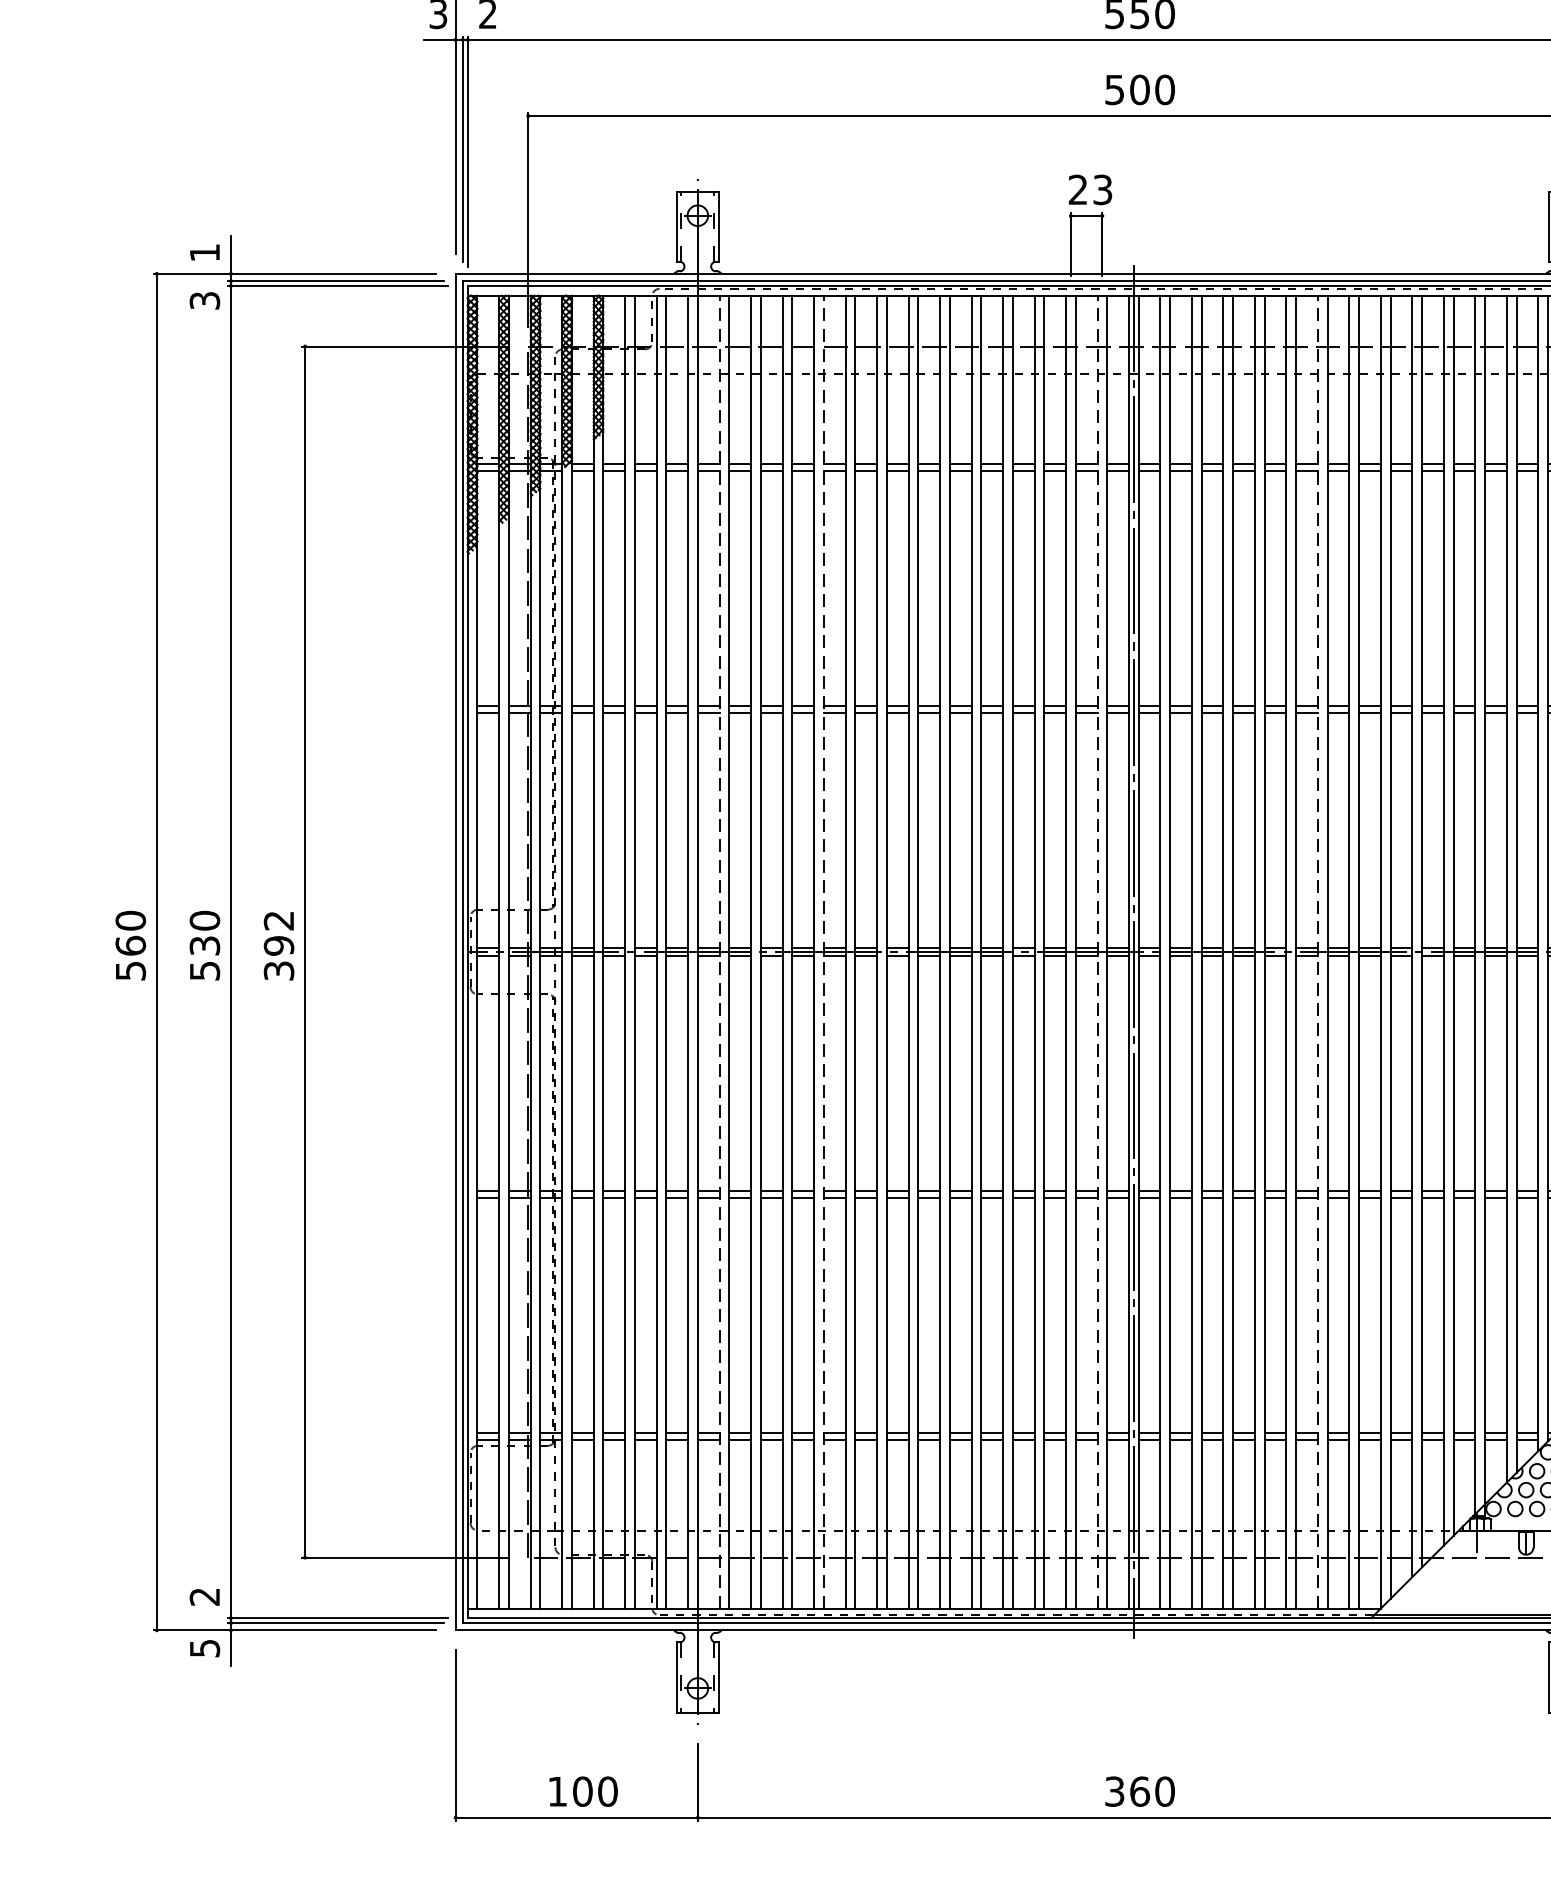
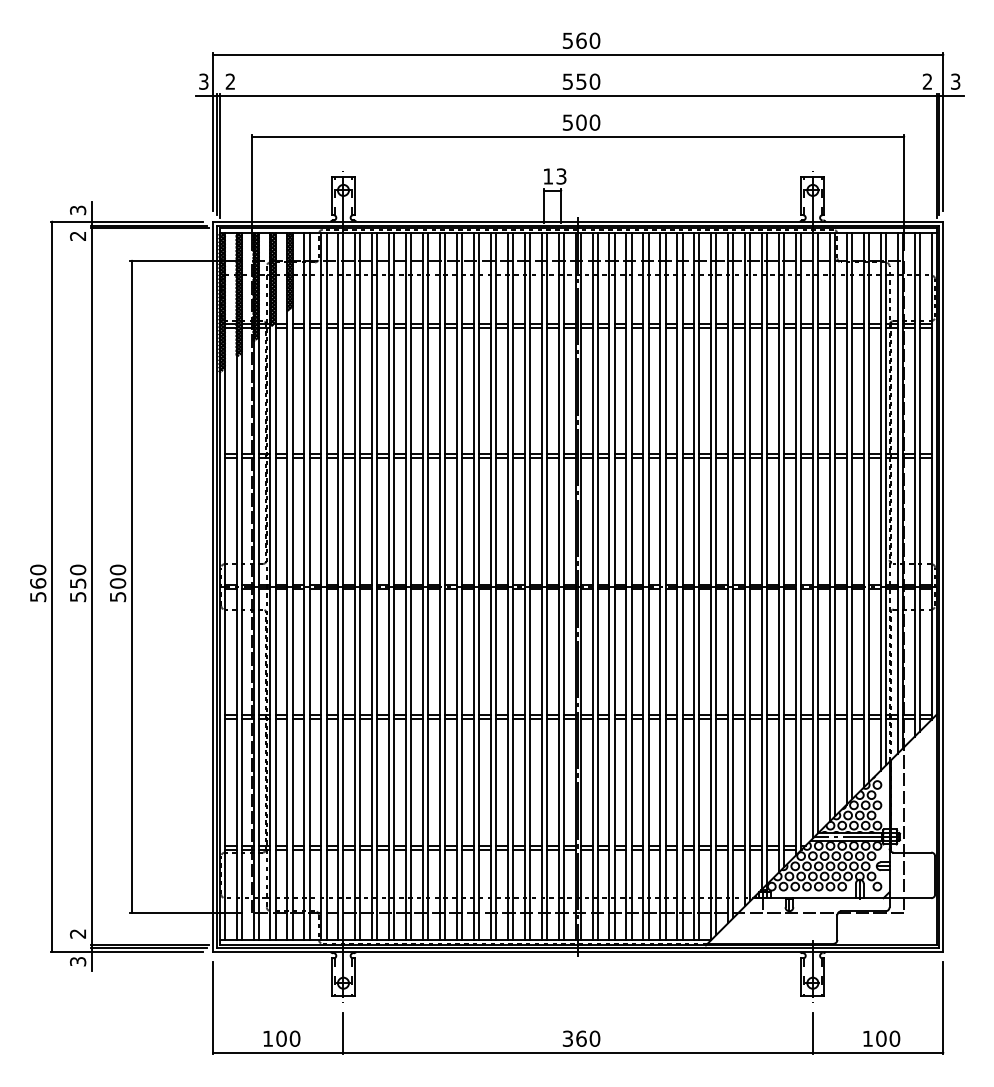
text: (1076, 189) -> (547, 176), 23 -> 13
text: (205, 253) -> (78, 210), 1 -> 3
text: (205, 299) -> (78, 235), 3 -> 2
text: (278, 944) -> (117, 582), 392 -> 500
text: (203, 945) -> (77, 583), 530 -> 550
line: (720, 951) -> (355, 586), dashed -> solid
line: (824, 951) -> (411, 586), dashed -> solid
line: (1097, 951) -> (558, 586), dashed -> solid
line: (1318, 951) -> (677, 586), dashed -> solid
text: (203, 1648) -> (77, 961), 5 -> 3

